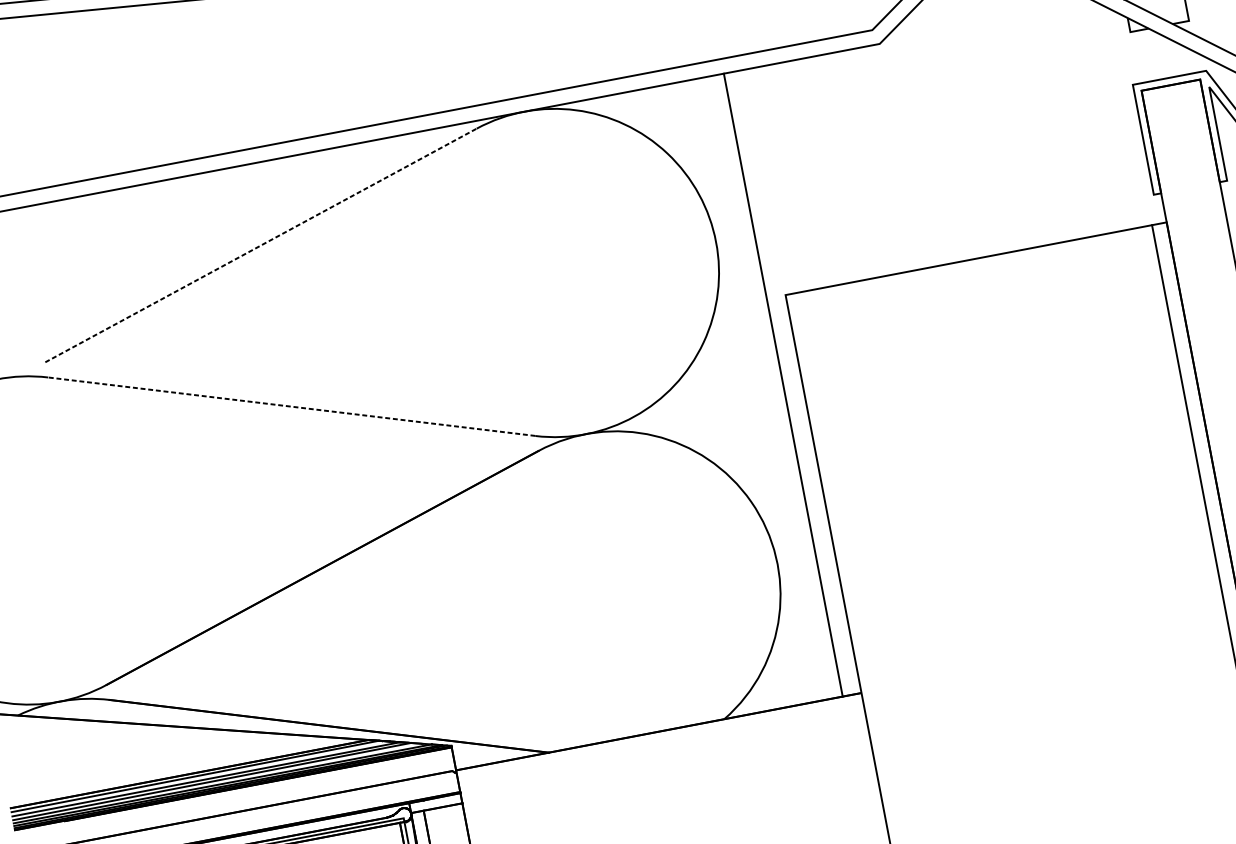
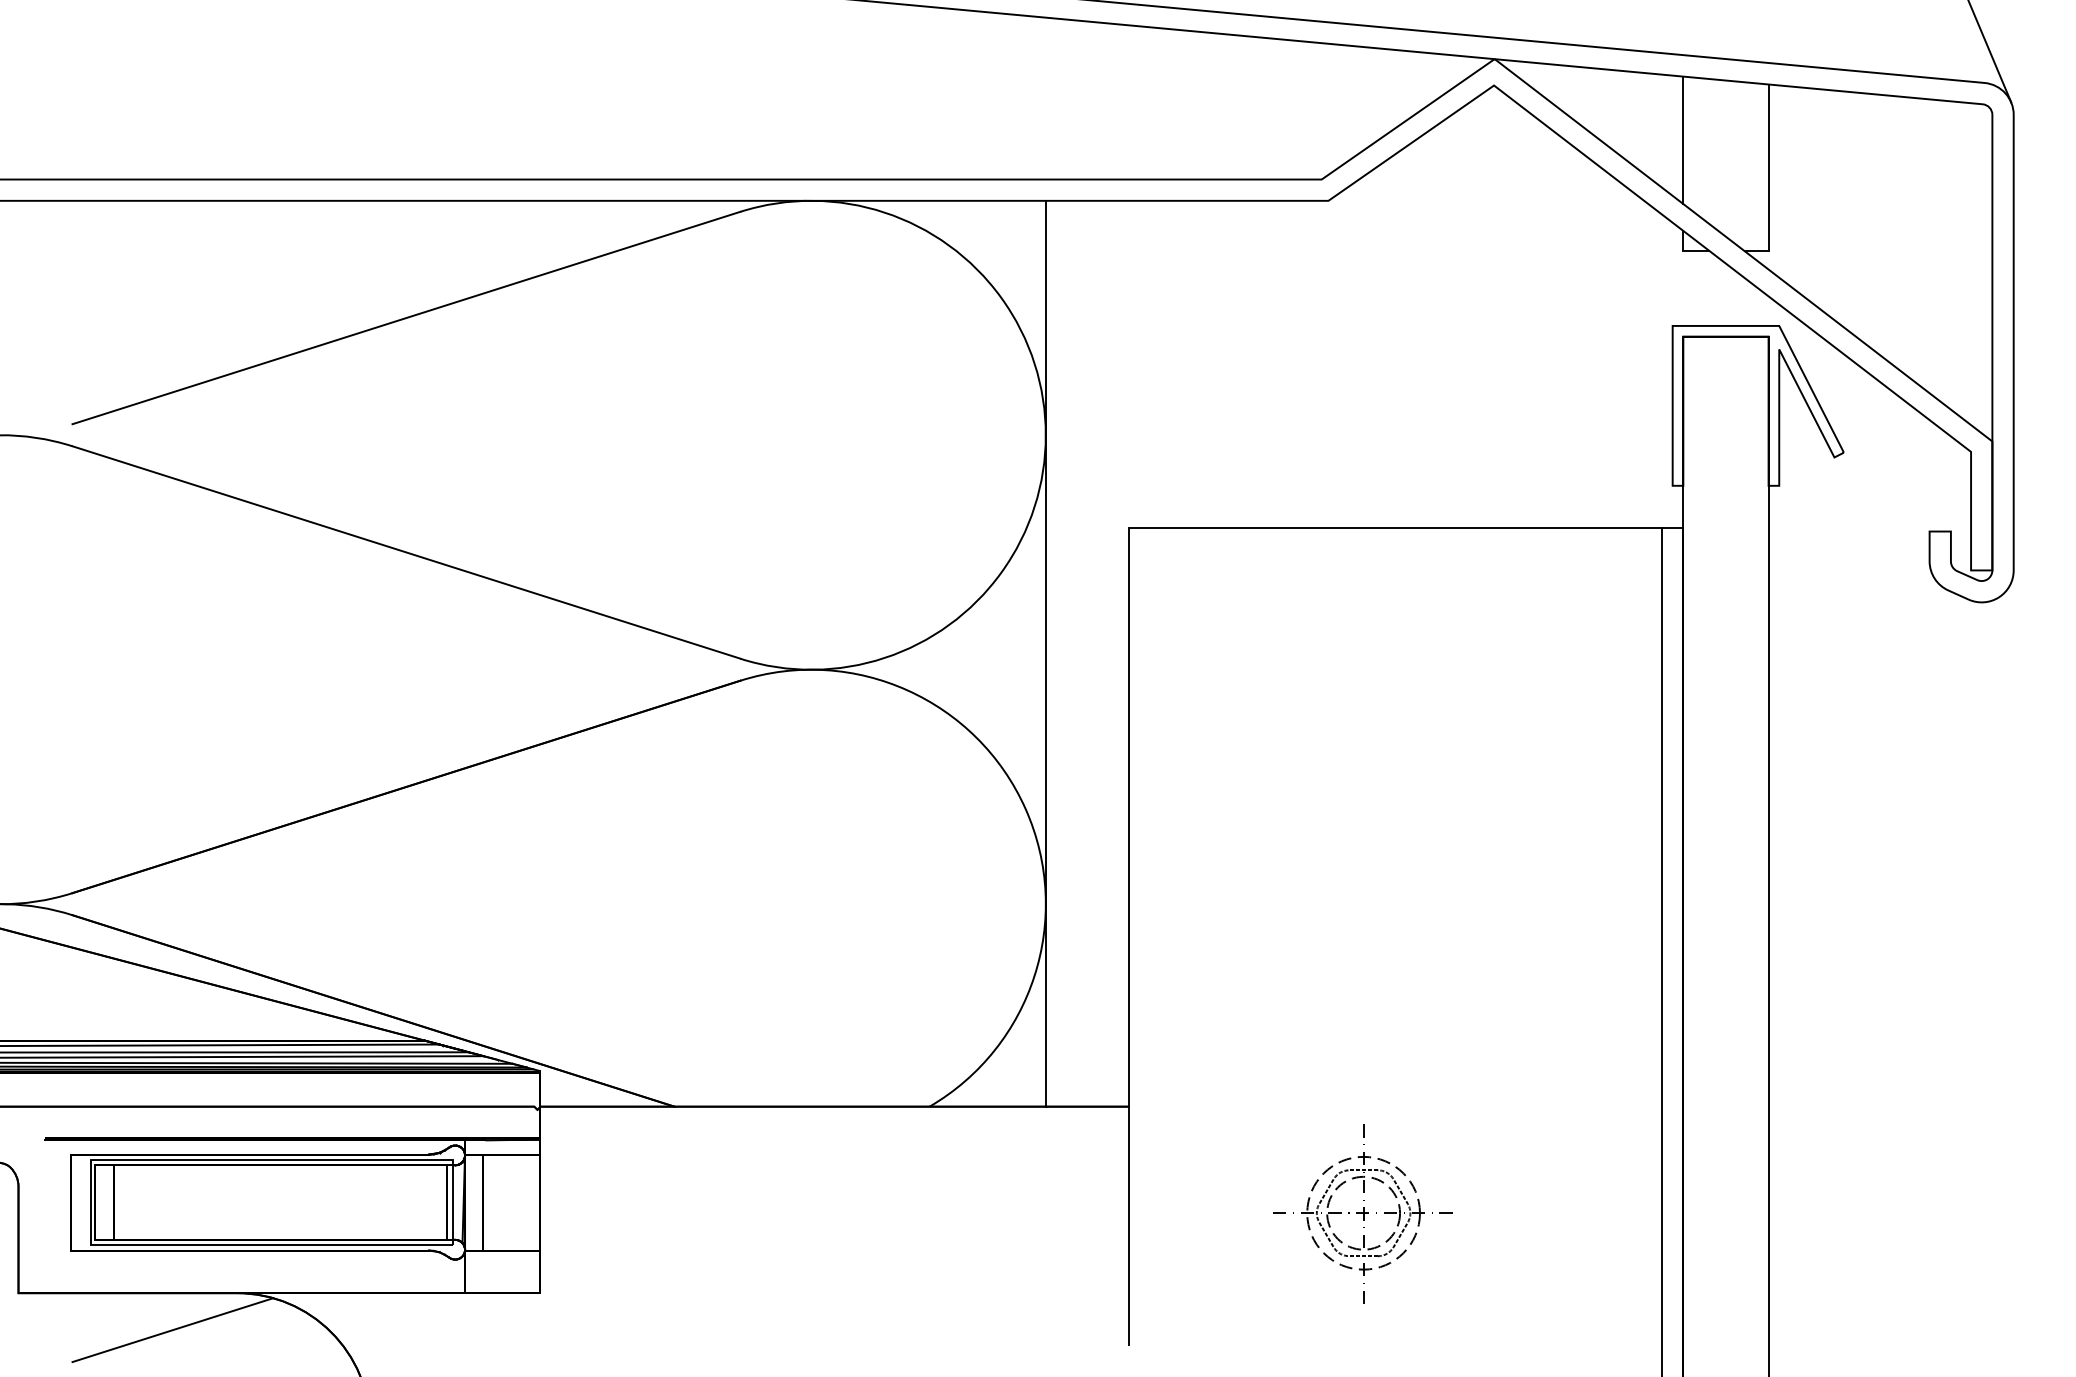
line: (261, 245) -> (406, 317), dashed -> solid
line: (783, 385) -> (1045, 653), moved
line: (291, 406) -> (405, 552), dashed -> solid
part: (1036, 735) -> (1362, 1213), added

